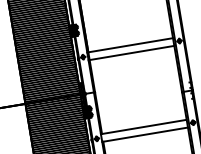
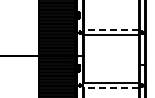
line: (129, 45) -> (110, 30), solid -> dashed
line: (144, 135) -> (110, 88), solid -> dashed

